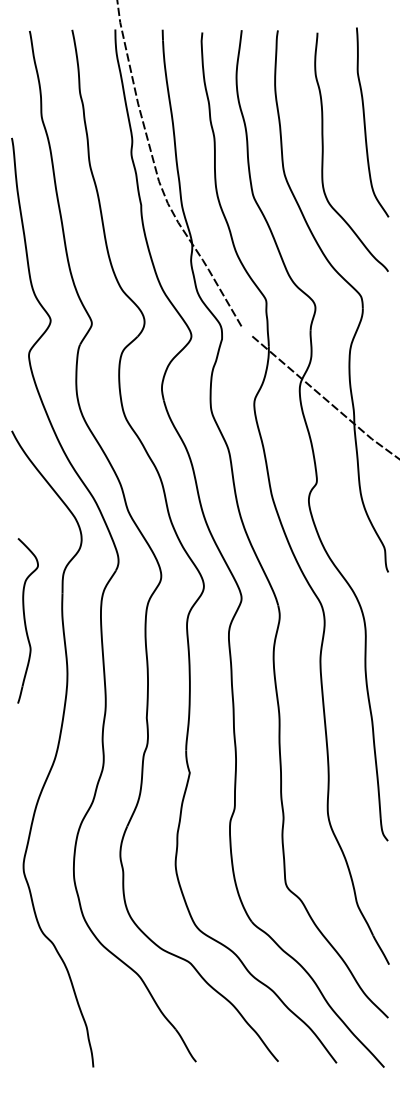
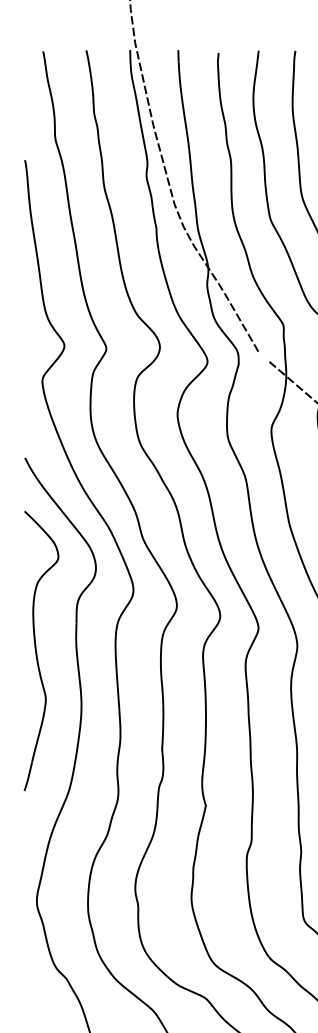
part: (27, 620) -> (40, 650), size x1.67

